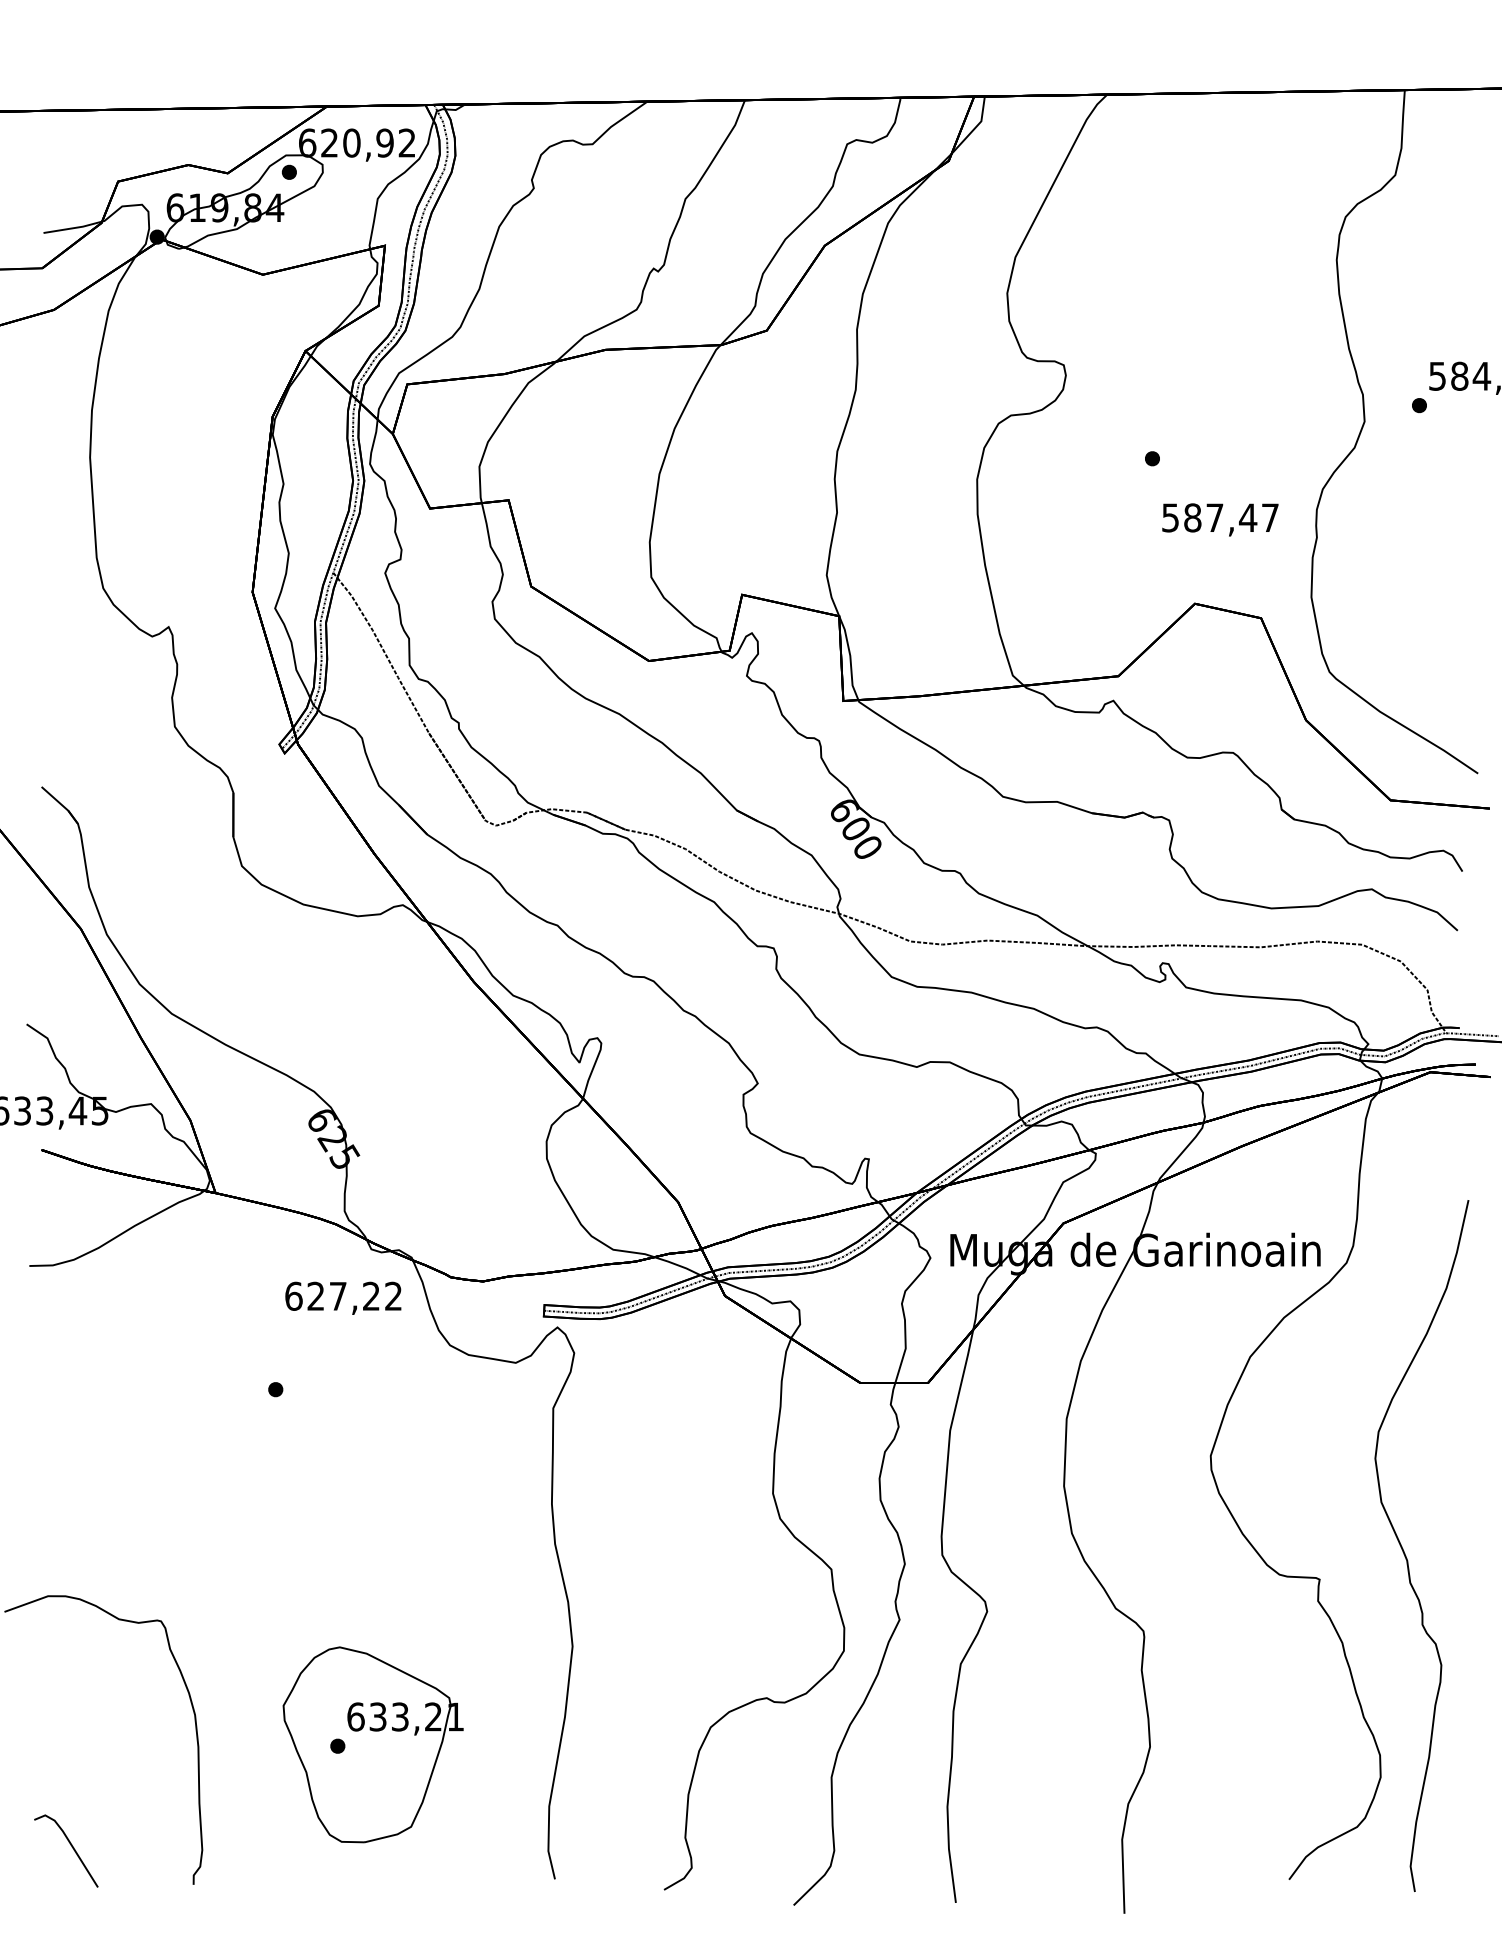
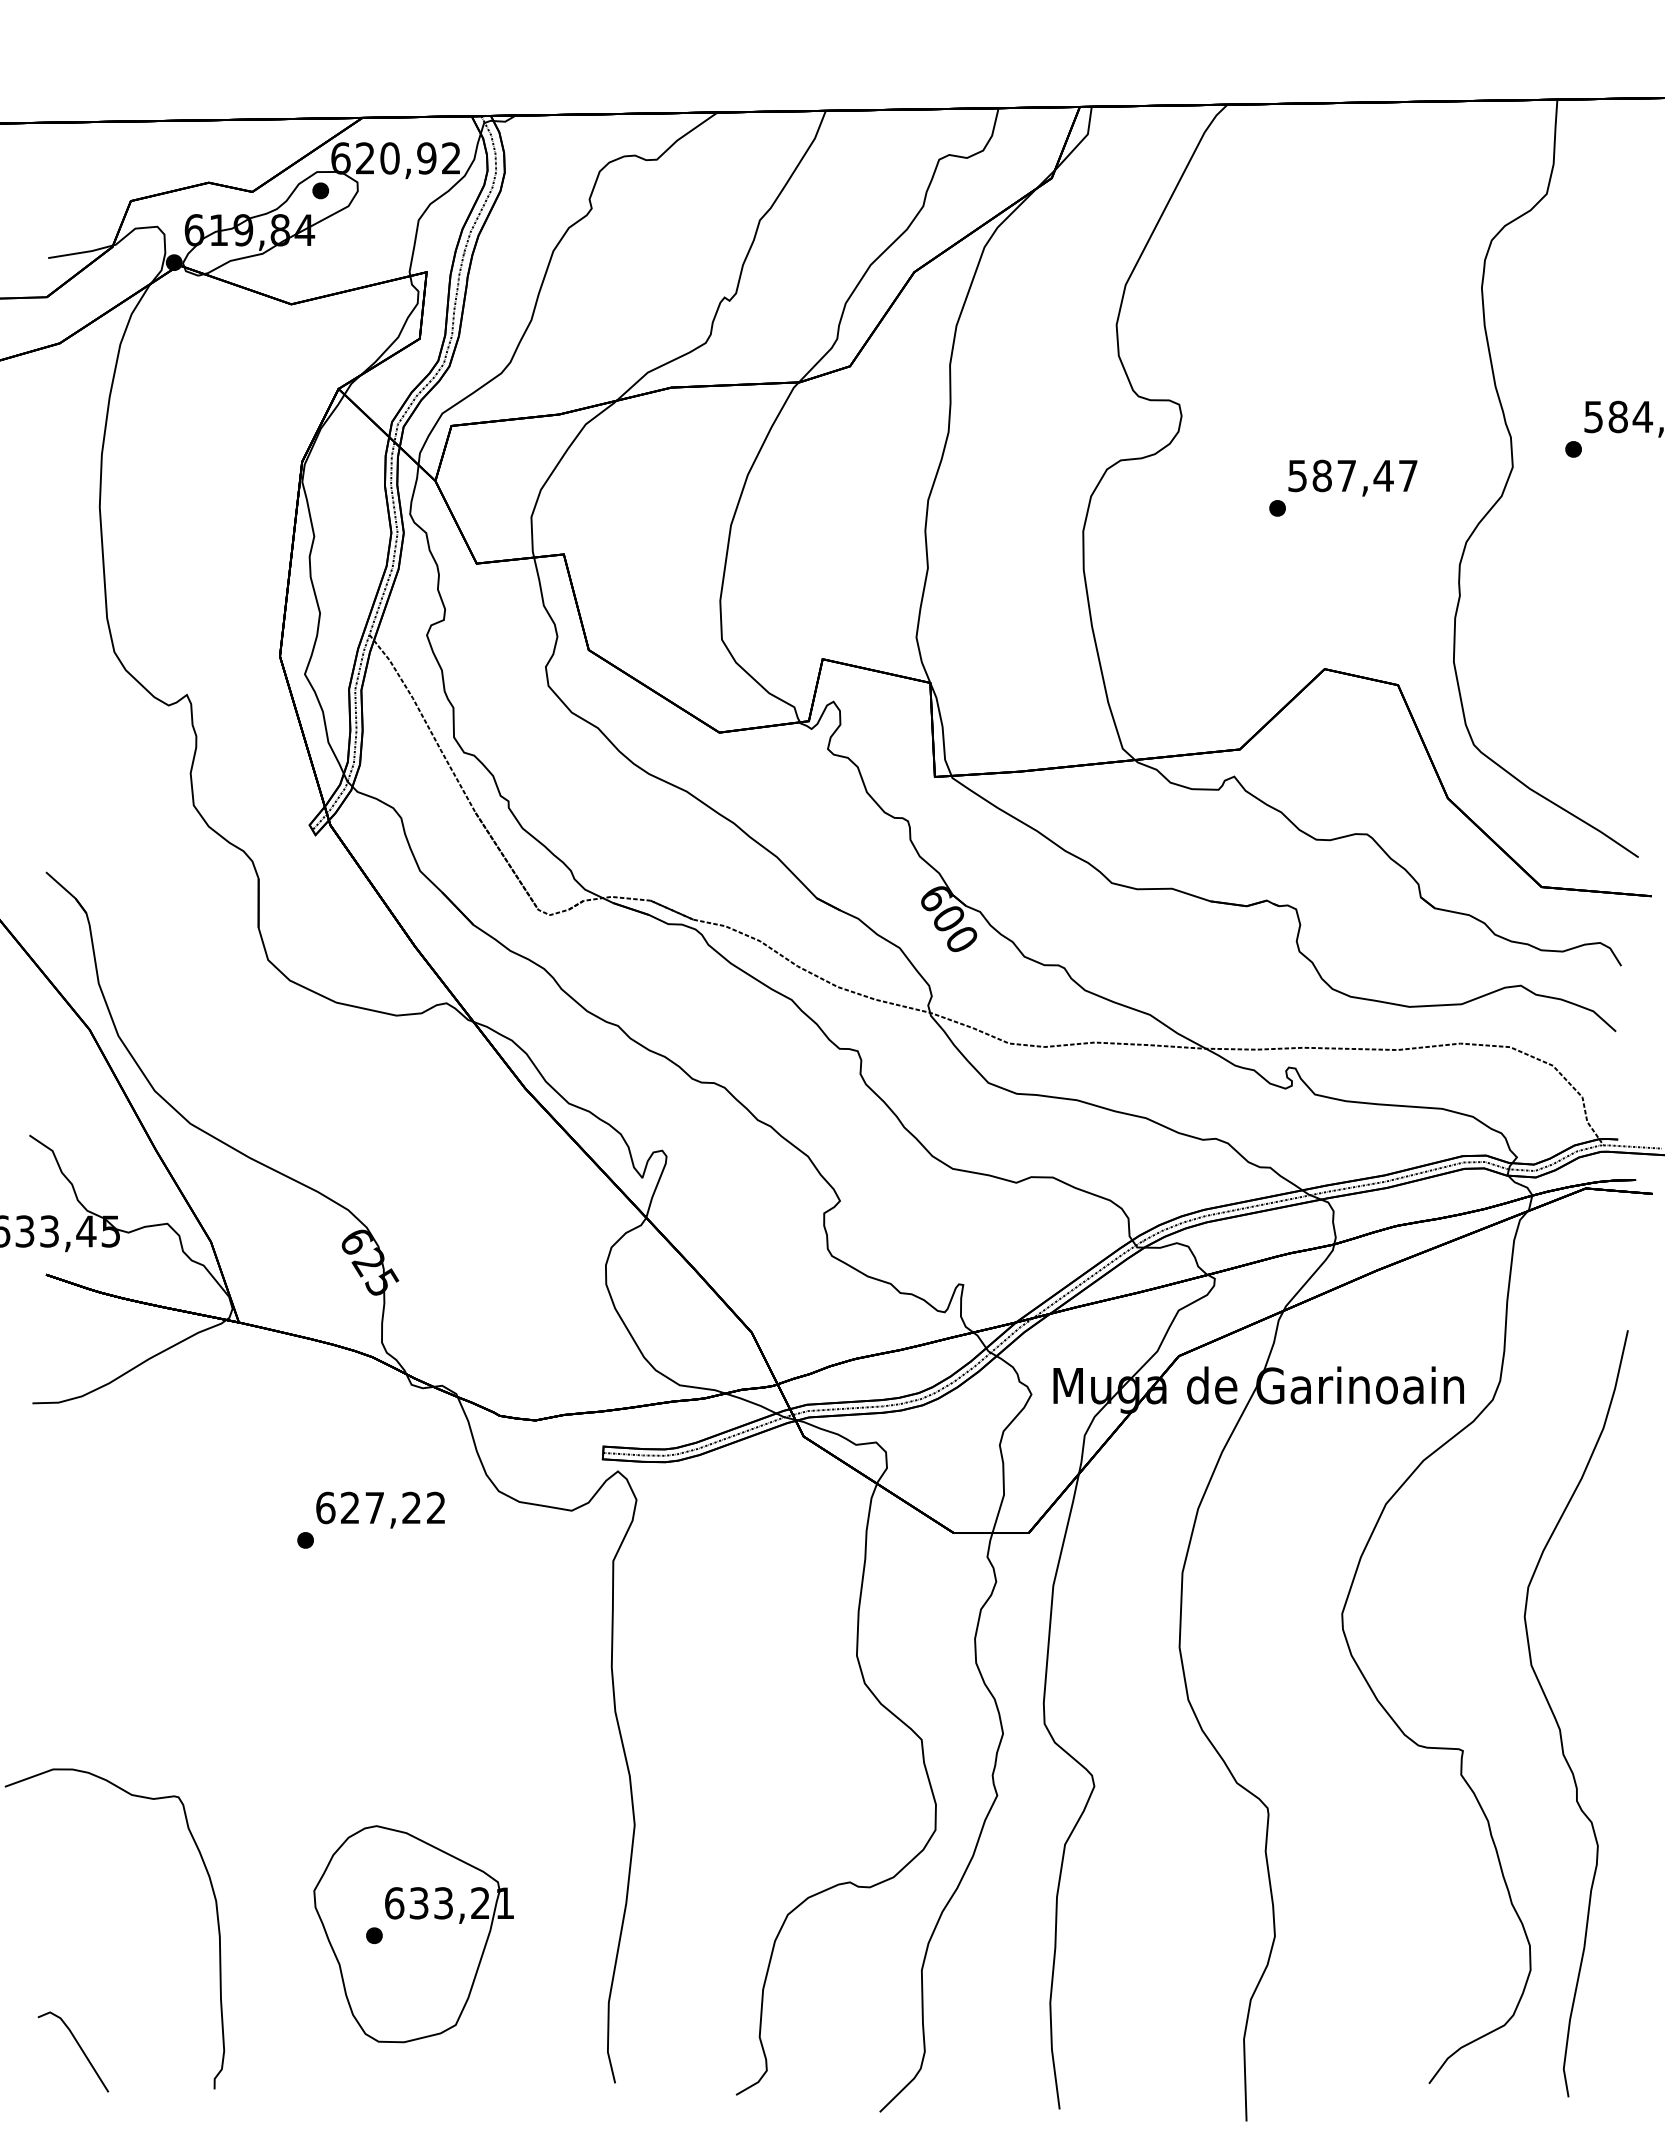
text: (1220, 519) -> (1352, 477), moved
text: (343, 1297) -> (380, 1509), moved

